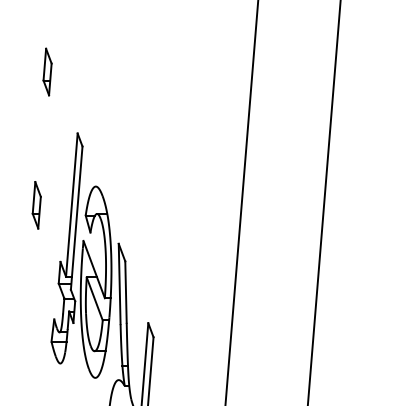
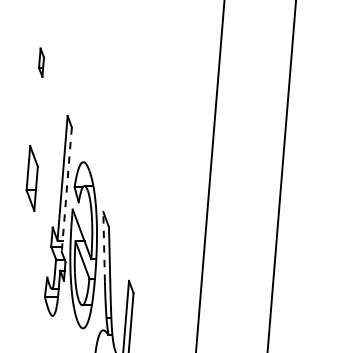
part: (47, 71) -> (41, 62), size x0.7
part: (36, 205) -> (31, 178), size x1.6
line: (76, 219) -> (66, 190), solid -> dashed
line: (120, 283) -> (104, 246), solid -> dashed

